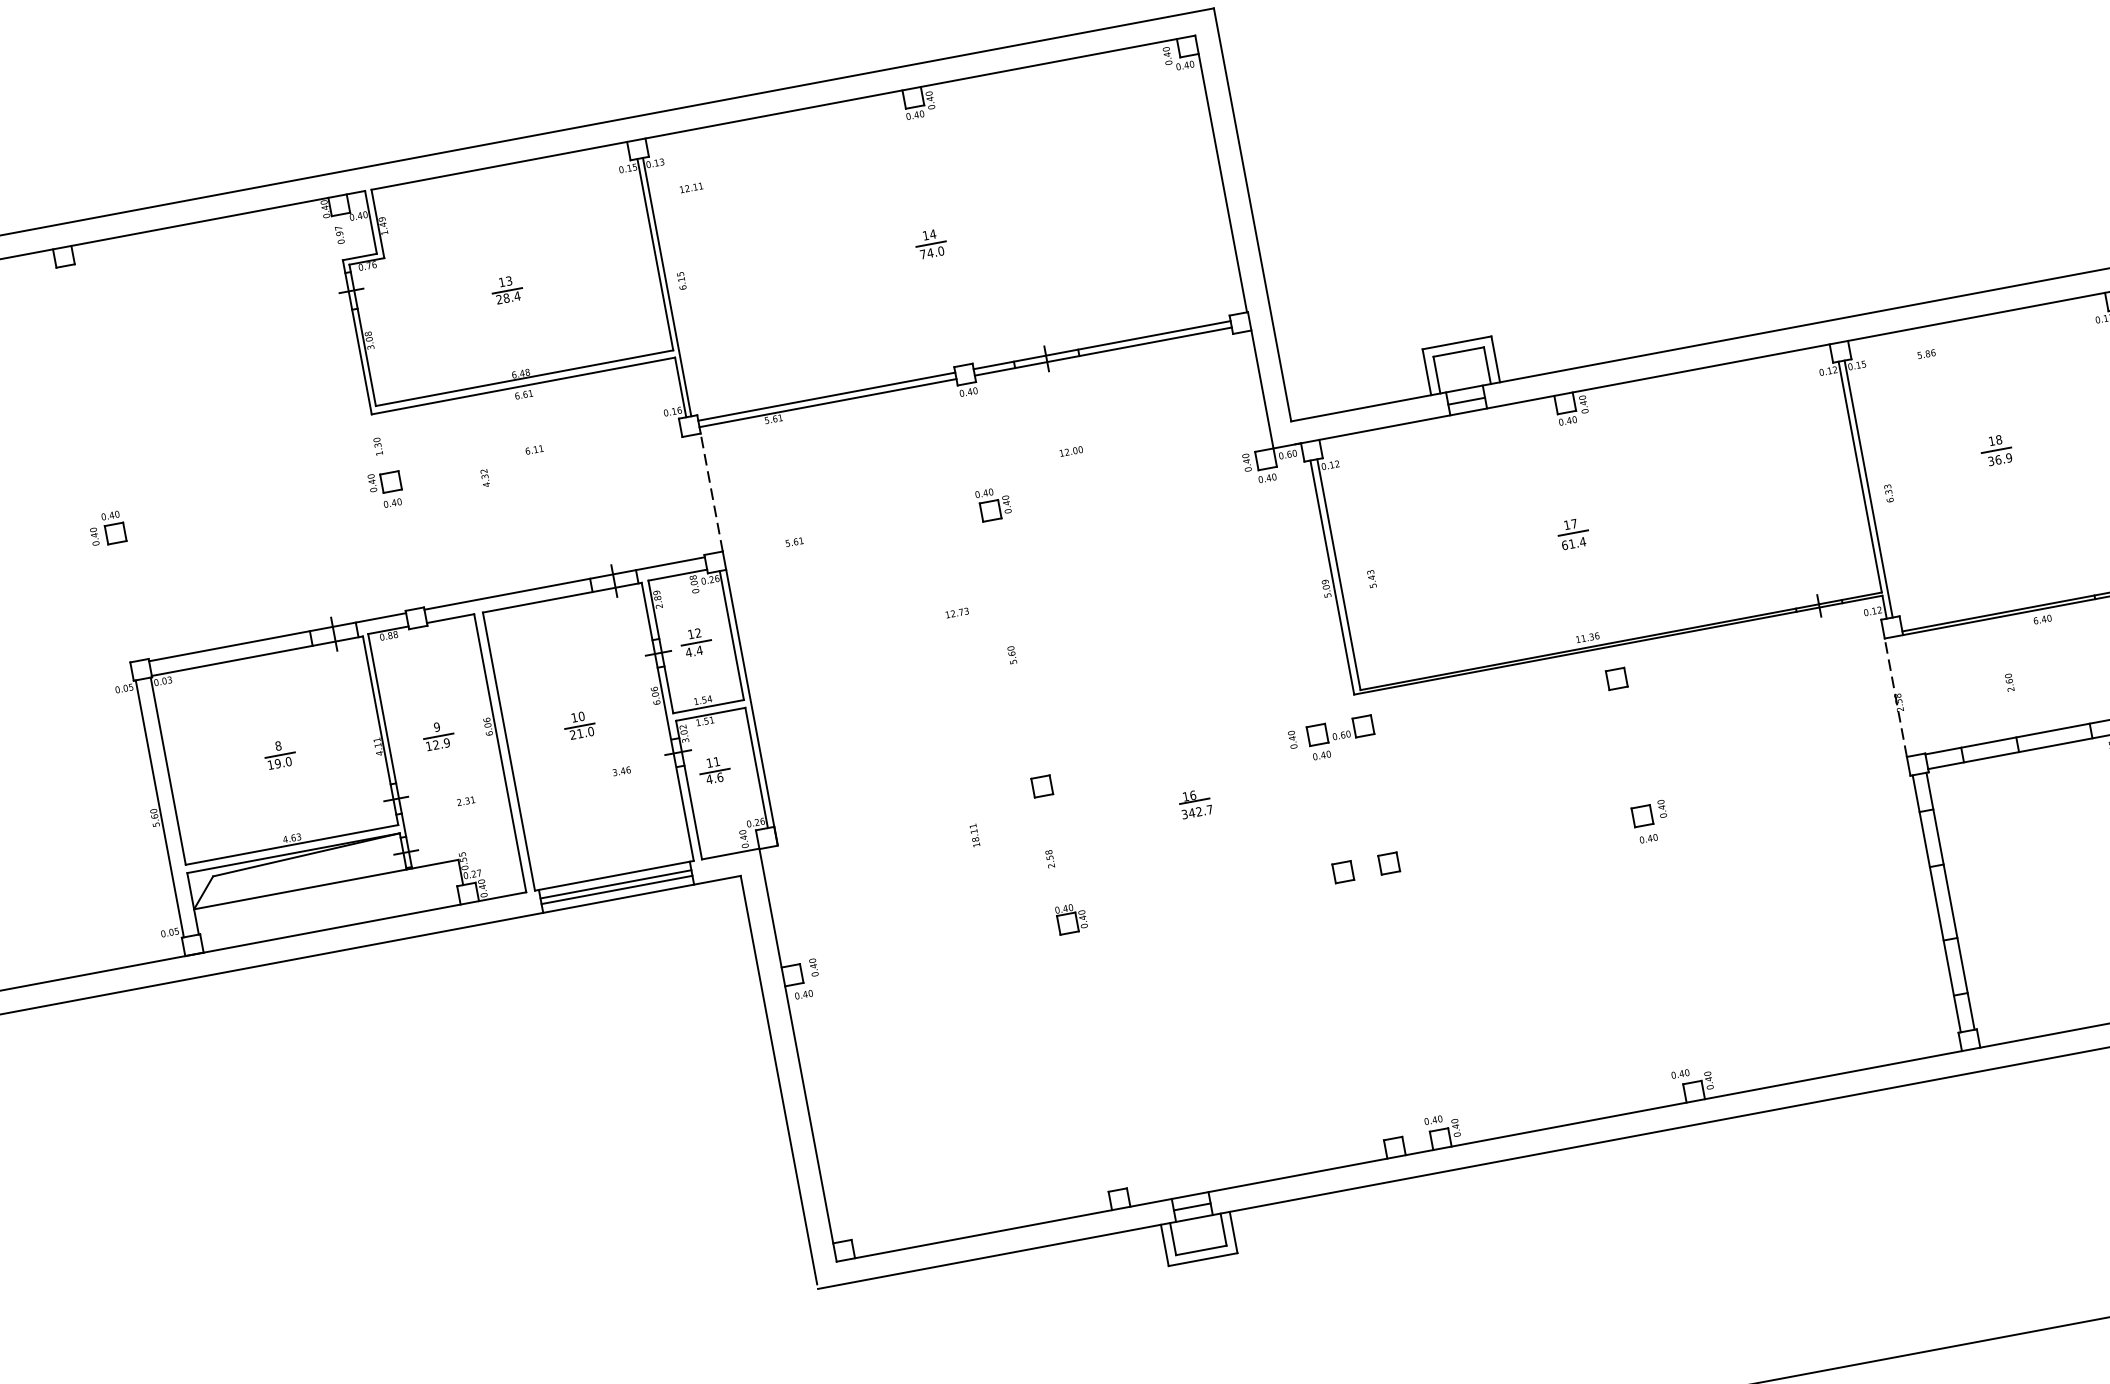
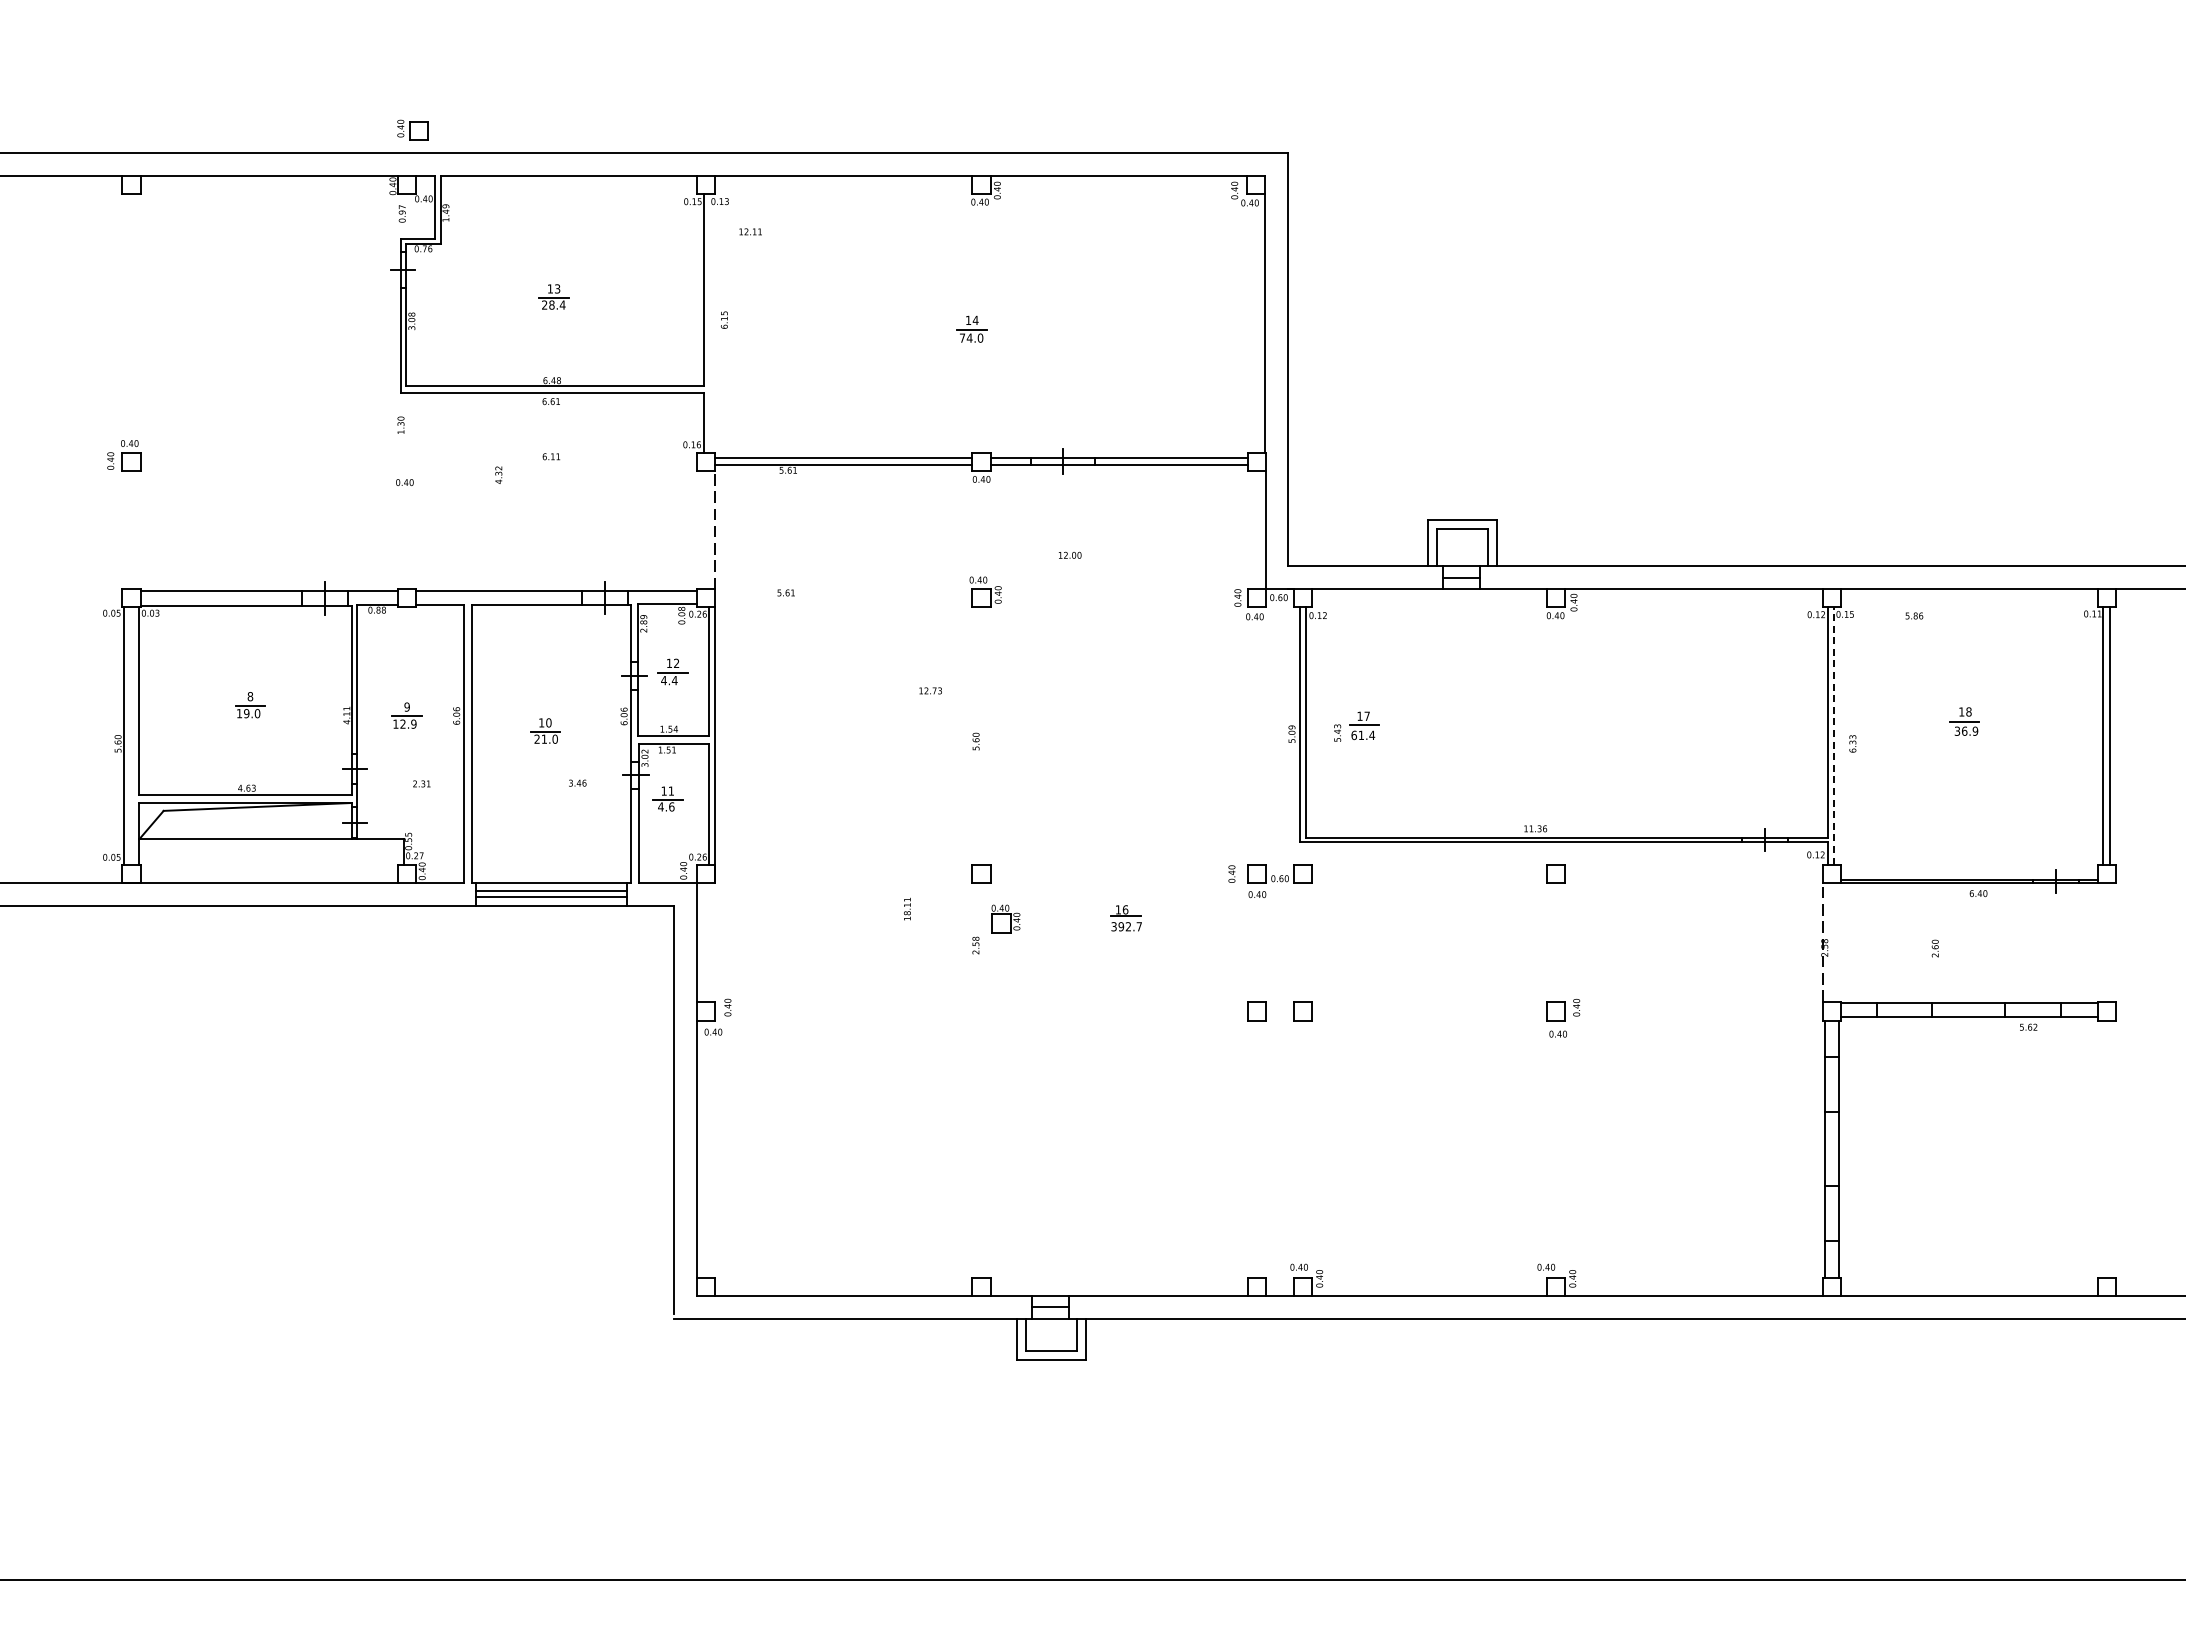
line: (667, 287) -> (709, 323), removed
part: (384, 481) -> (412, 129), moved
line: (1868, 488) -> (1833, 735), solid -> dashed
part: (1573, 533) -> (1364, 725), moved
text: (1192, 812) -> (1121, 926), 342.7 -> 392.7
part: (1071, 918) -> (1005, 918), moved

